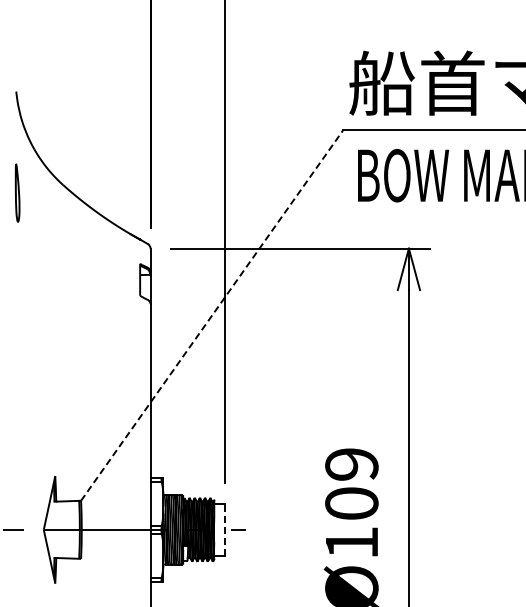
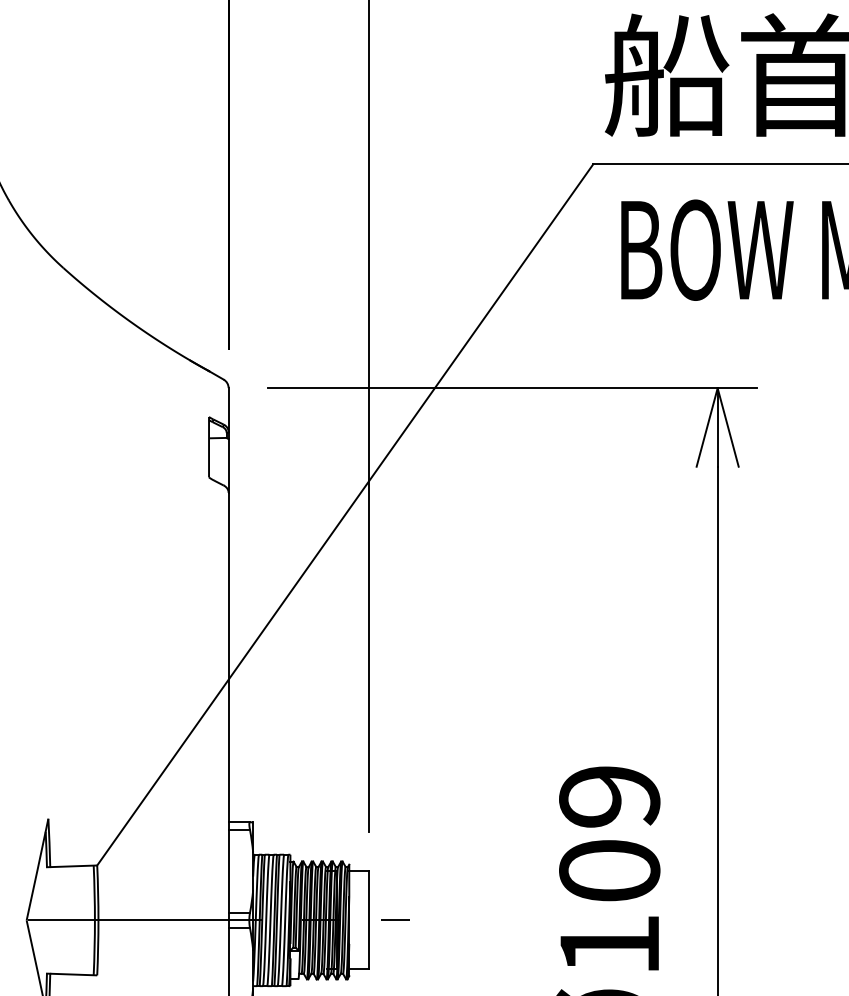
line: (212, 315) -> (345, 514), dashed -> solid
line: (224, 529) -> (368, 919), dashed -> solid

